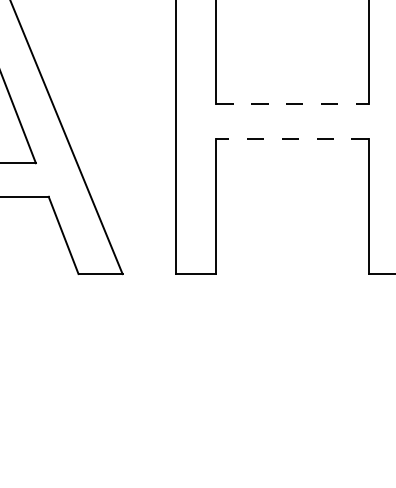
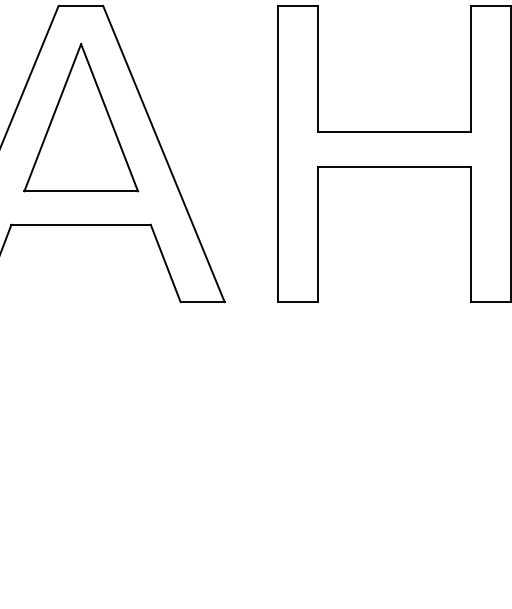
line: (293, 104) -> (395, 132), dashed -> solid
line: (292, 138) -> (394, 166), dashed -> solid

